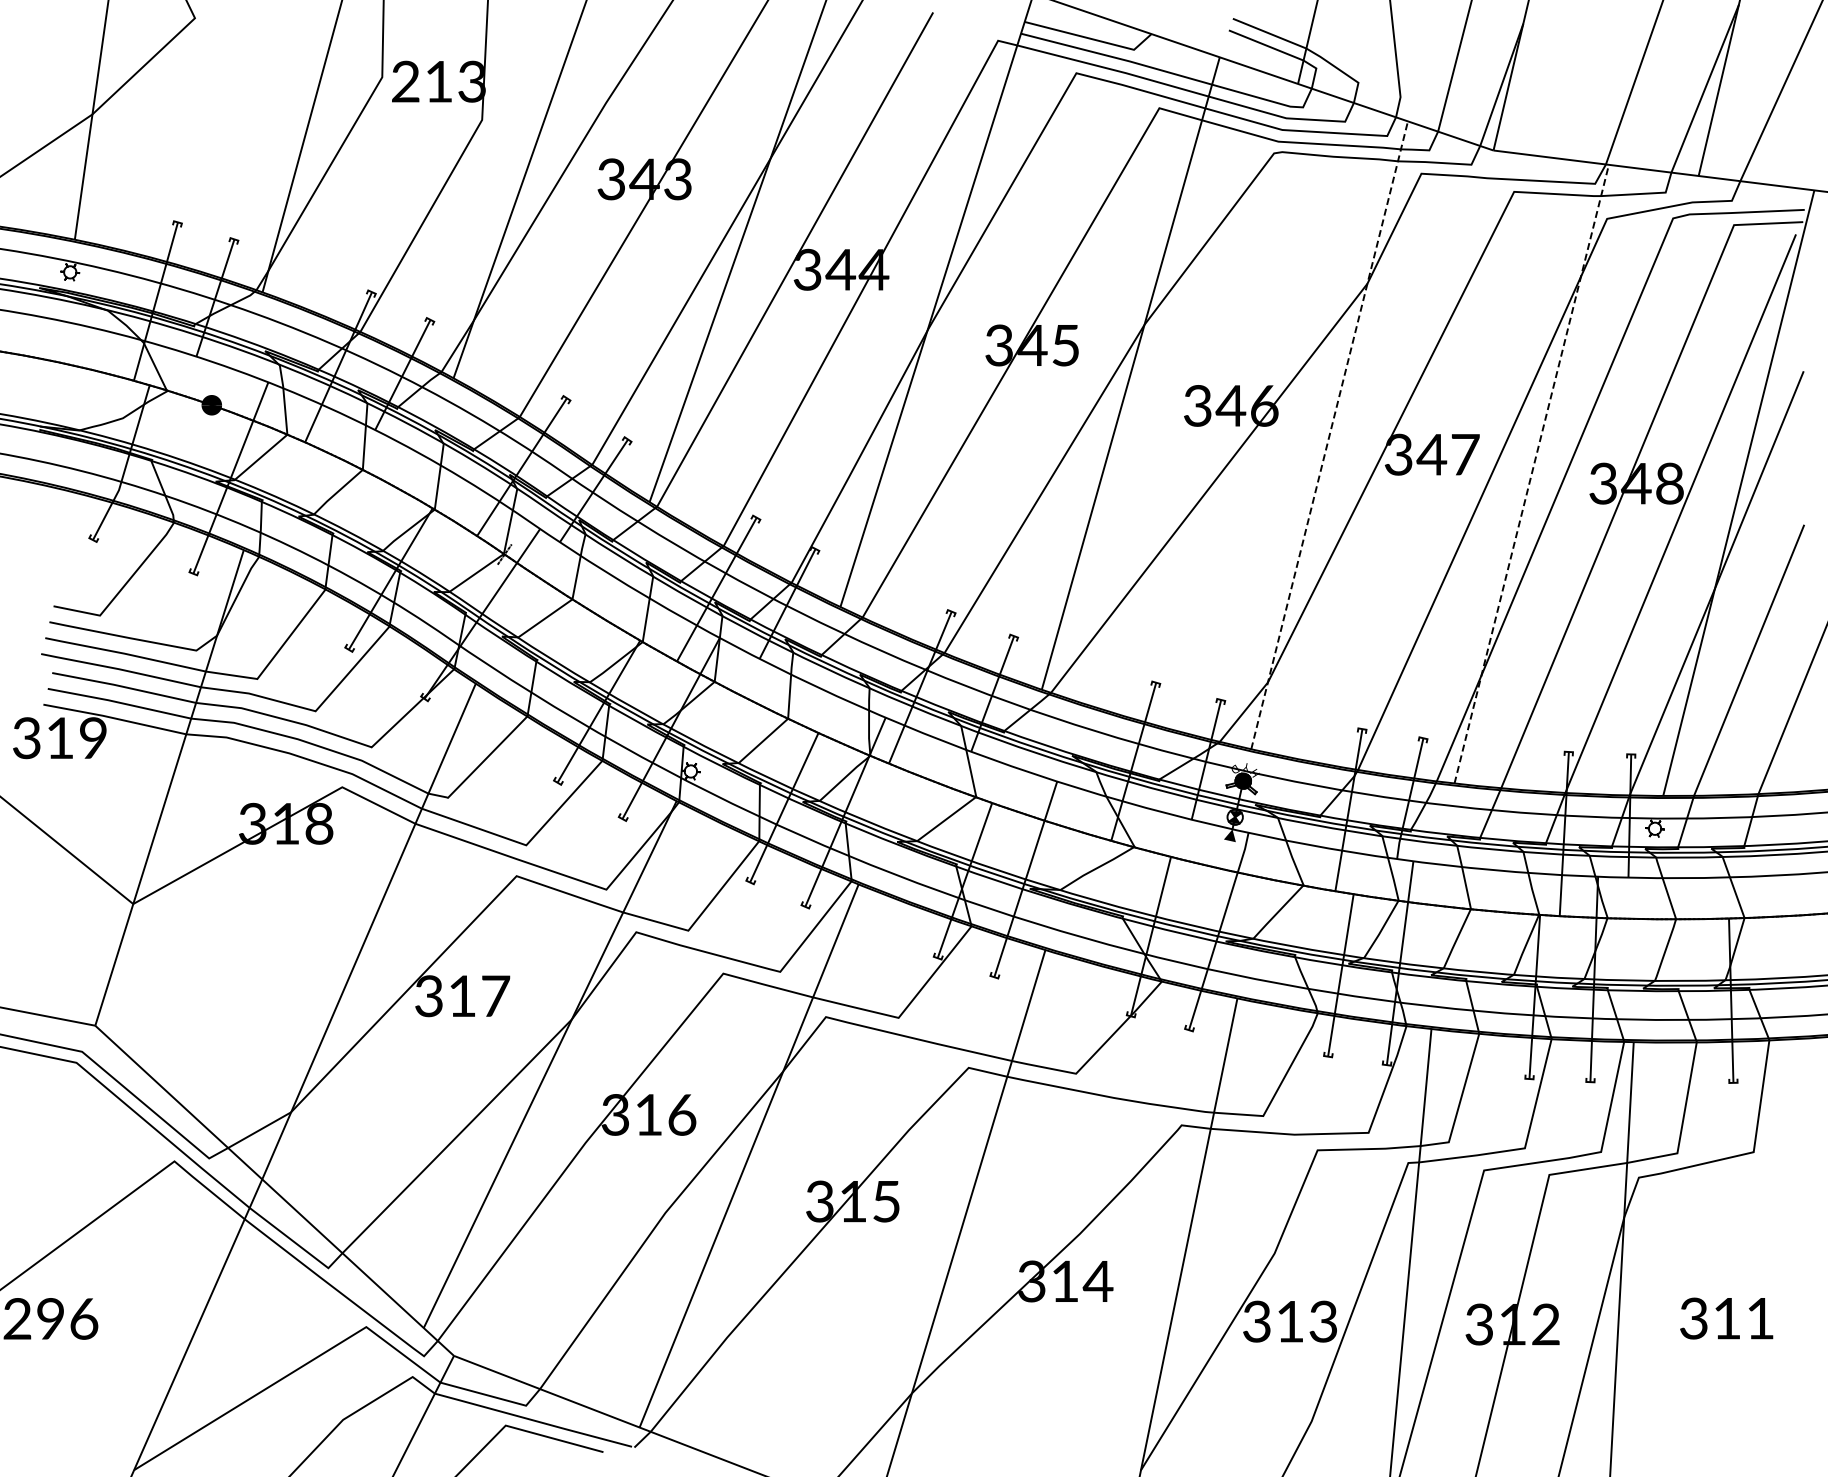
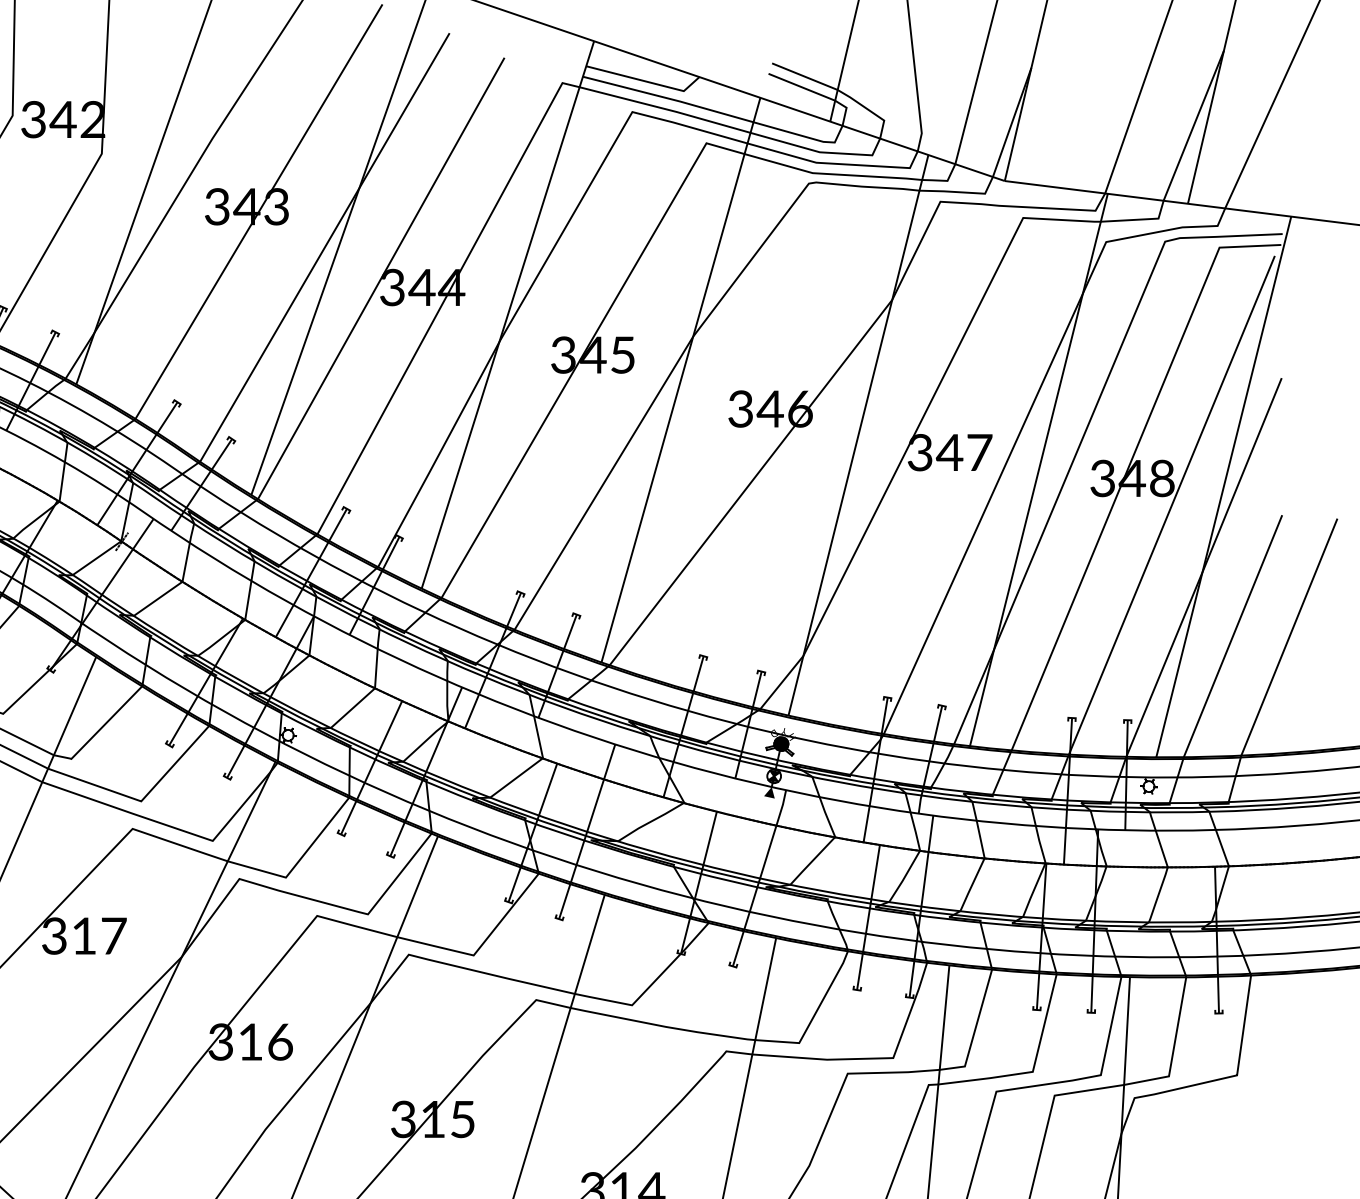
text: (438, 81) -> (62, 119), 213 -> 342
line: (1329, 435) -> (858, 435), dashed -> solid
line: (1531, 474) -> (1038, 470), dashed -> solid

